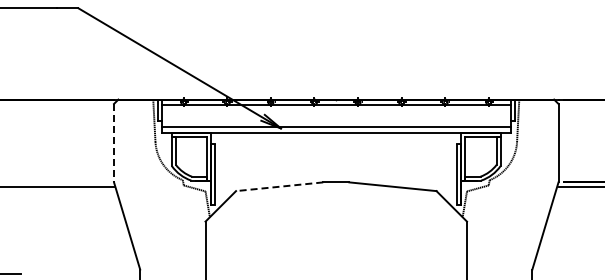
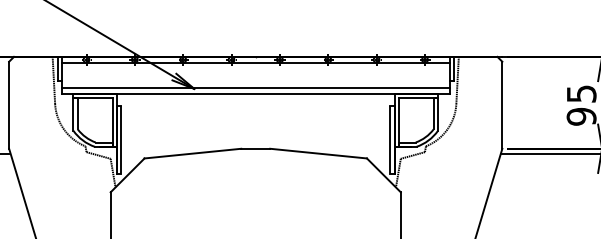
line: (114, 143) -> (9, 105), dashed -> solid
line: (279, 186) -> (192, 153), dashed -> solid

